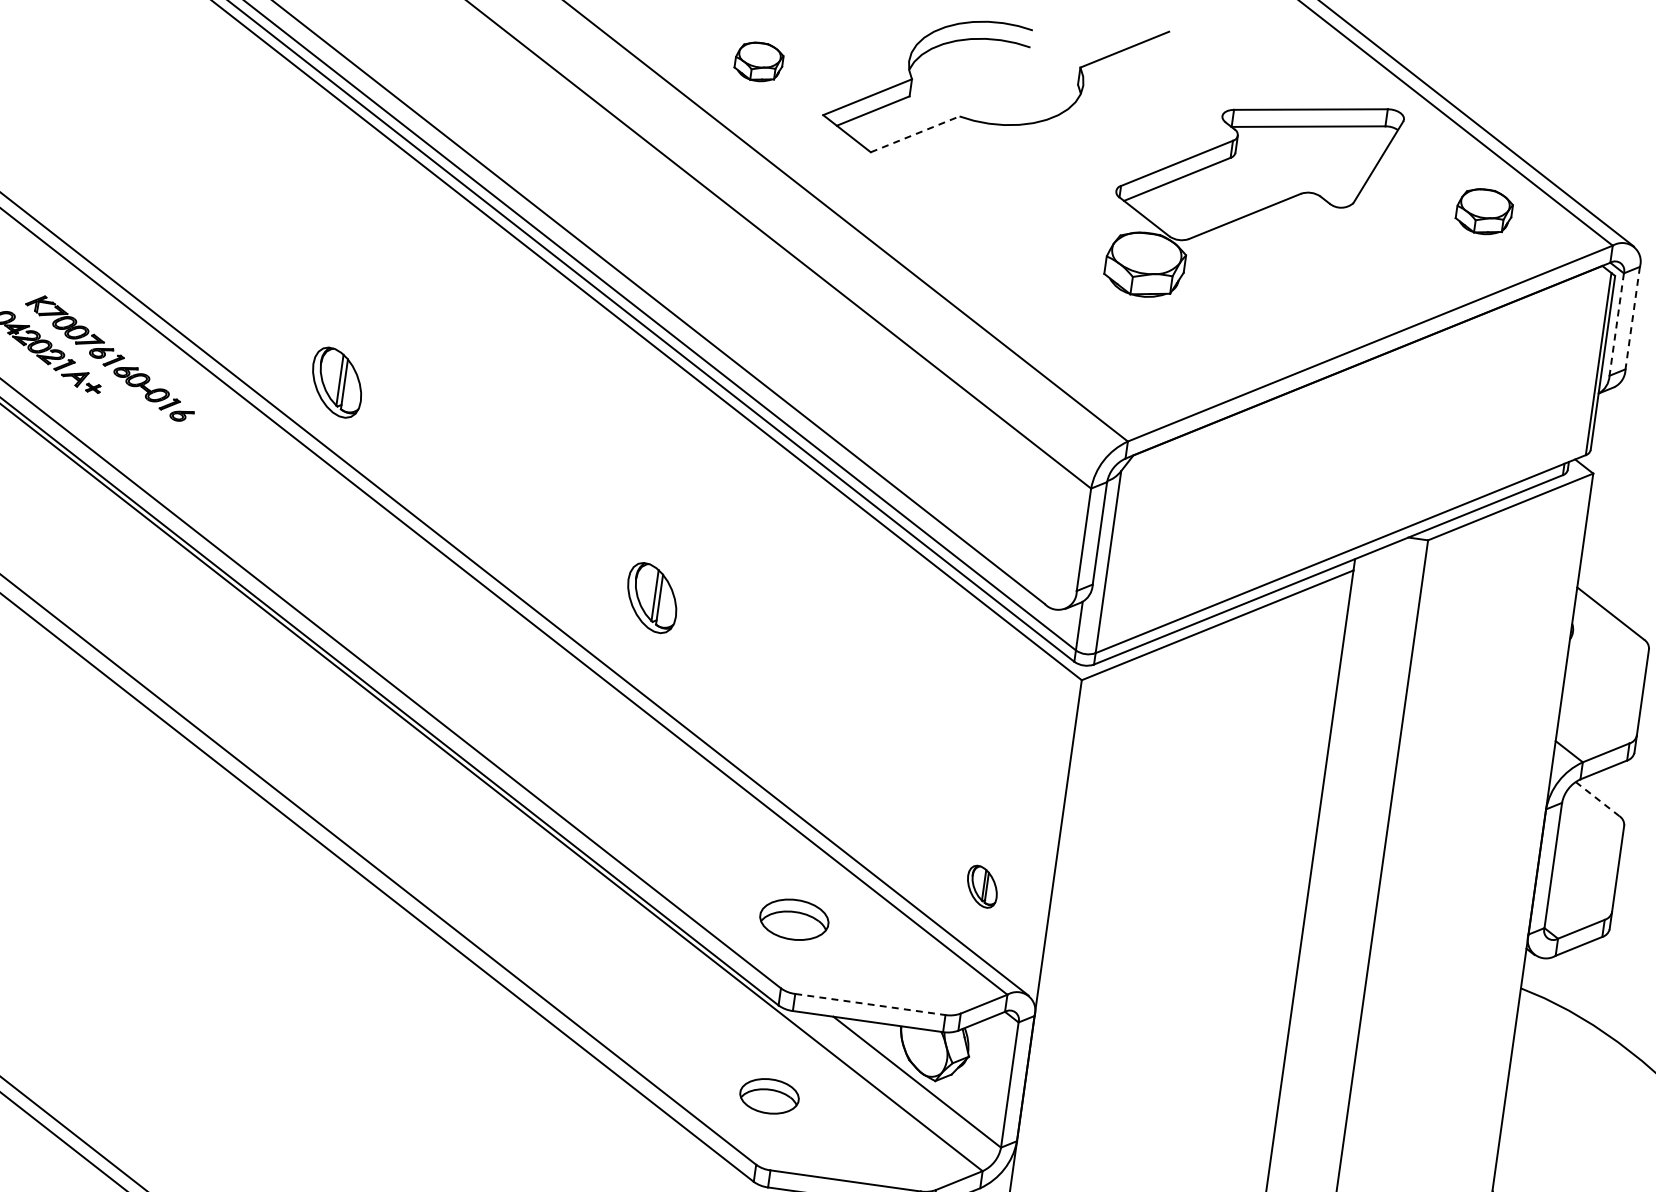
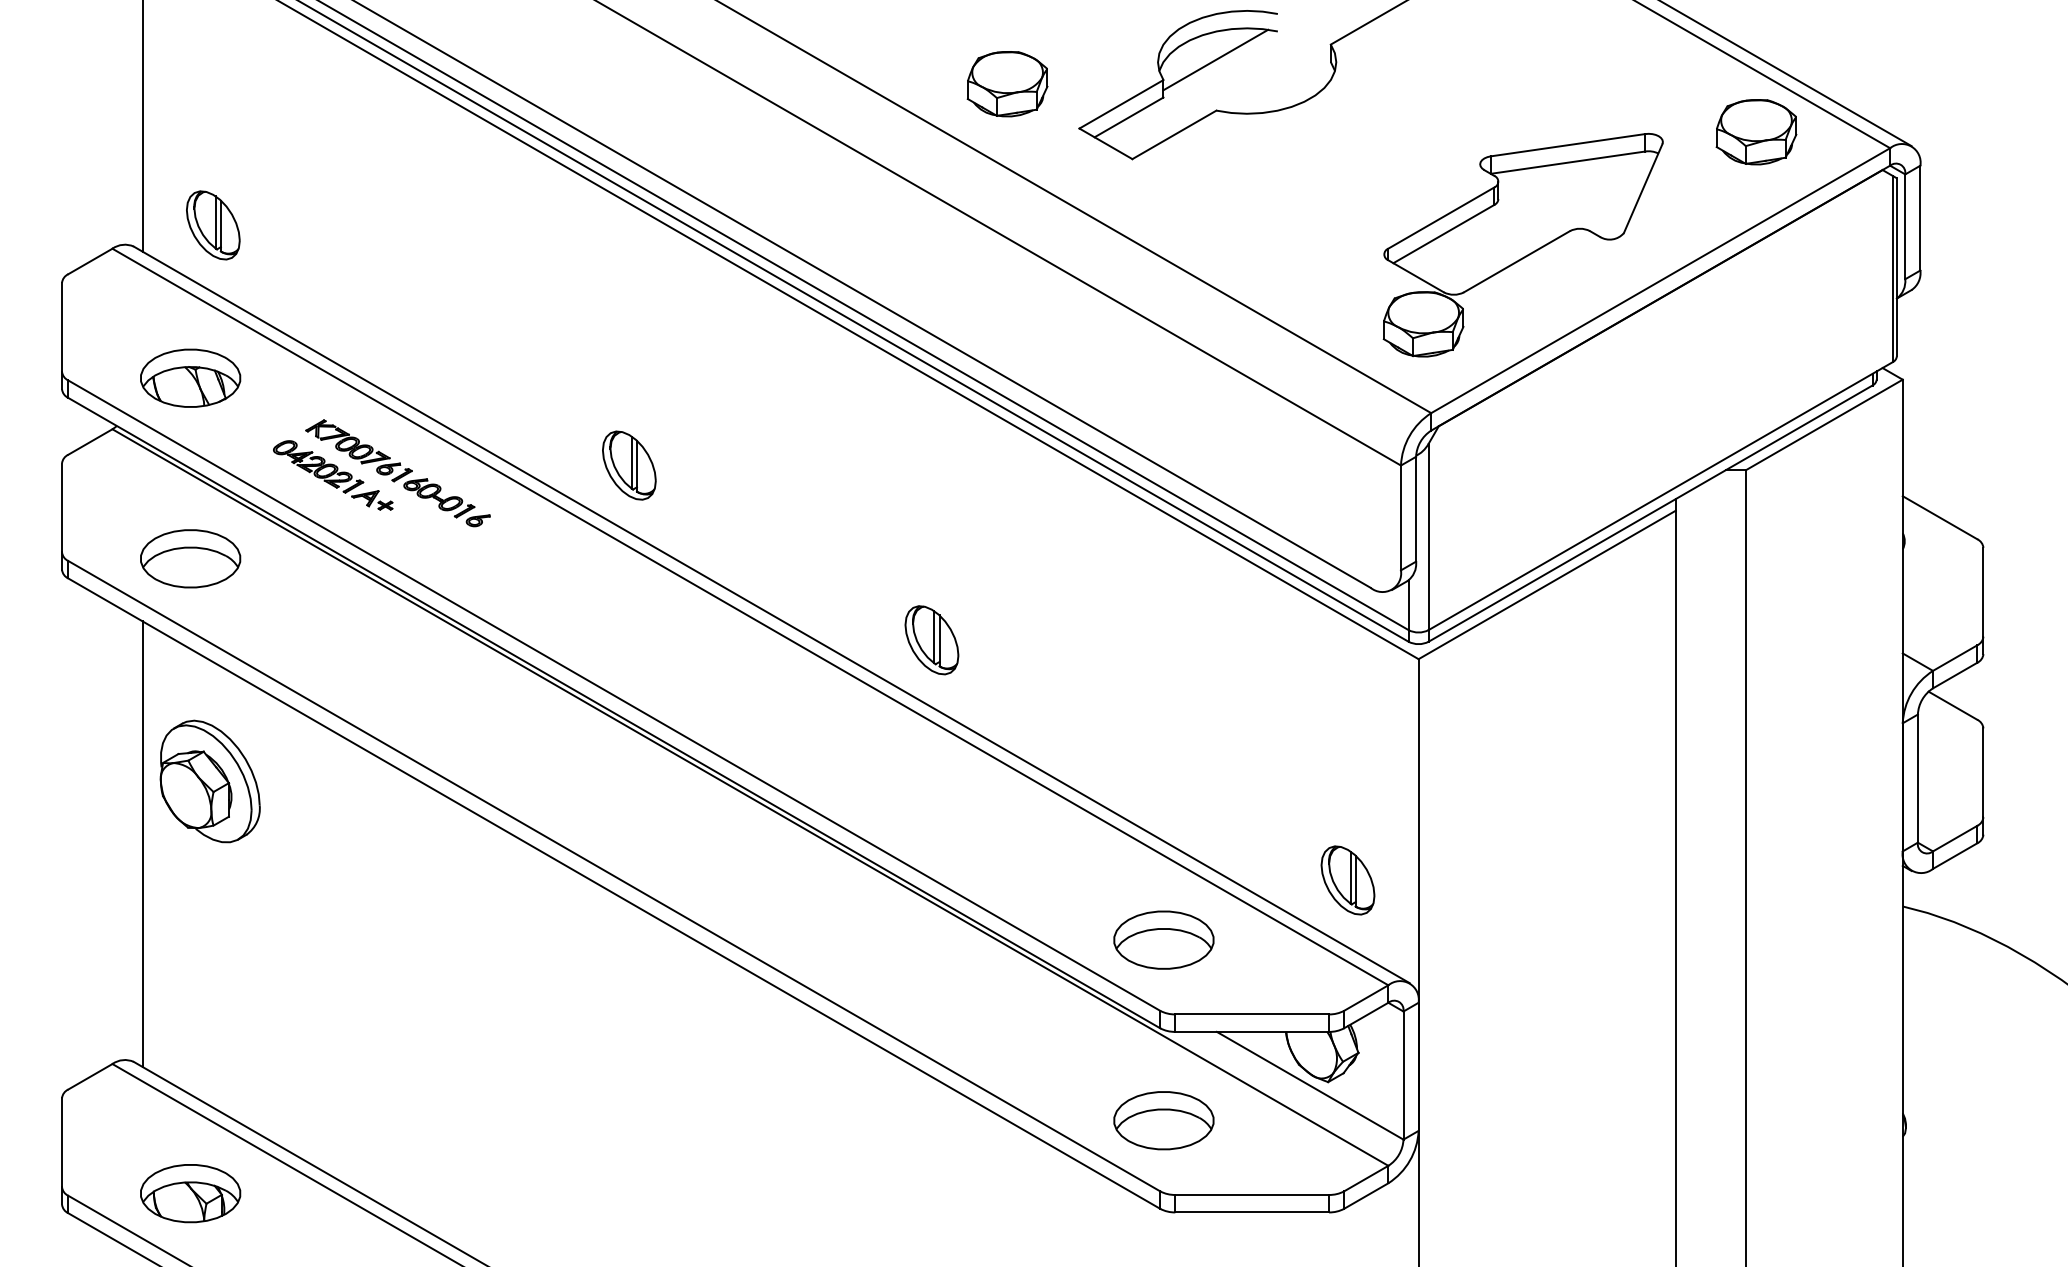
part: (758, 62) -> (1007, 84), size x1.67
line: (965, 66) -> (1215, 59), added
line: (915, 133) -> (1174, 134), dashed -> solid
part: (1252, 201) -> (1522, 245), moved
part: (1484, 211) -> (1756, 132), size x1.43
line: (1632, 318) -> (1920, 218), dashed -> solid
line: (1616, 325) -> (1905, 227), dashed -> solid
part: (651, 598) -> (931, 640), moved
line: (1598, 798) -> (1953, 705), dashed -> solid
part: (981, 886) -> (1347, 880), size x1.67
part: (793, 919) -> (1163, 939), size x1.43
line: (870, 1004) -> (1252, 1014), dashed -> solid
part: (769, 1095) -> (1163, 1120), size x1.67

